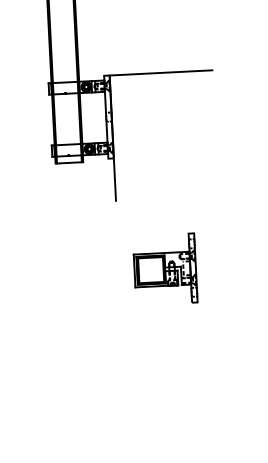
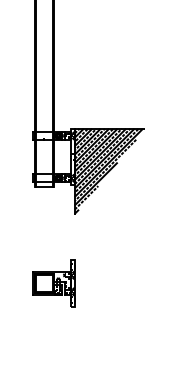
hatch: (162, 134) -> (108, 170), added
part: (164, 269) -> (53, 283), moved

